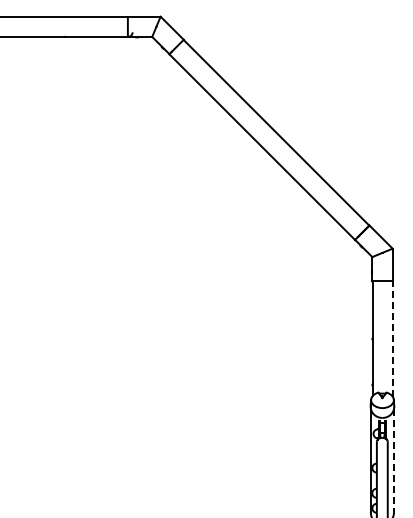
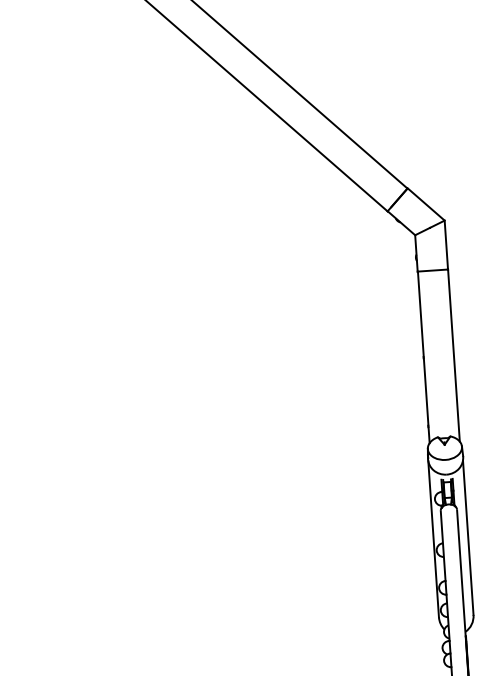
line: (392, 338) -> (453, 354), dashed -> solid
line: (393, 461) -> (467, 538), dashed -> solid

